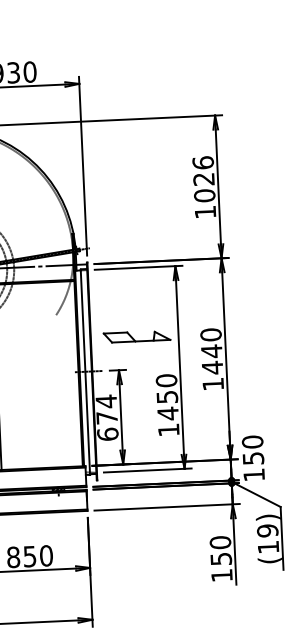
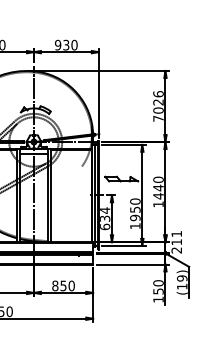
text: (205, 211) -> (158, 118), 1026 -> 7026
text: (168, 412) -> (135, 217), 1450 -> 1950
text: (108, 417) -> (105, 218), 674 -> 634
text: (252, 457) -> (176, 241), 150 -> 211

